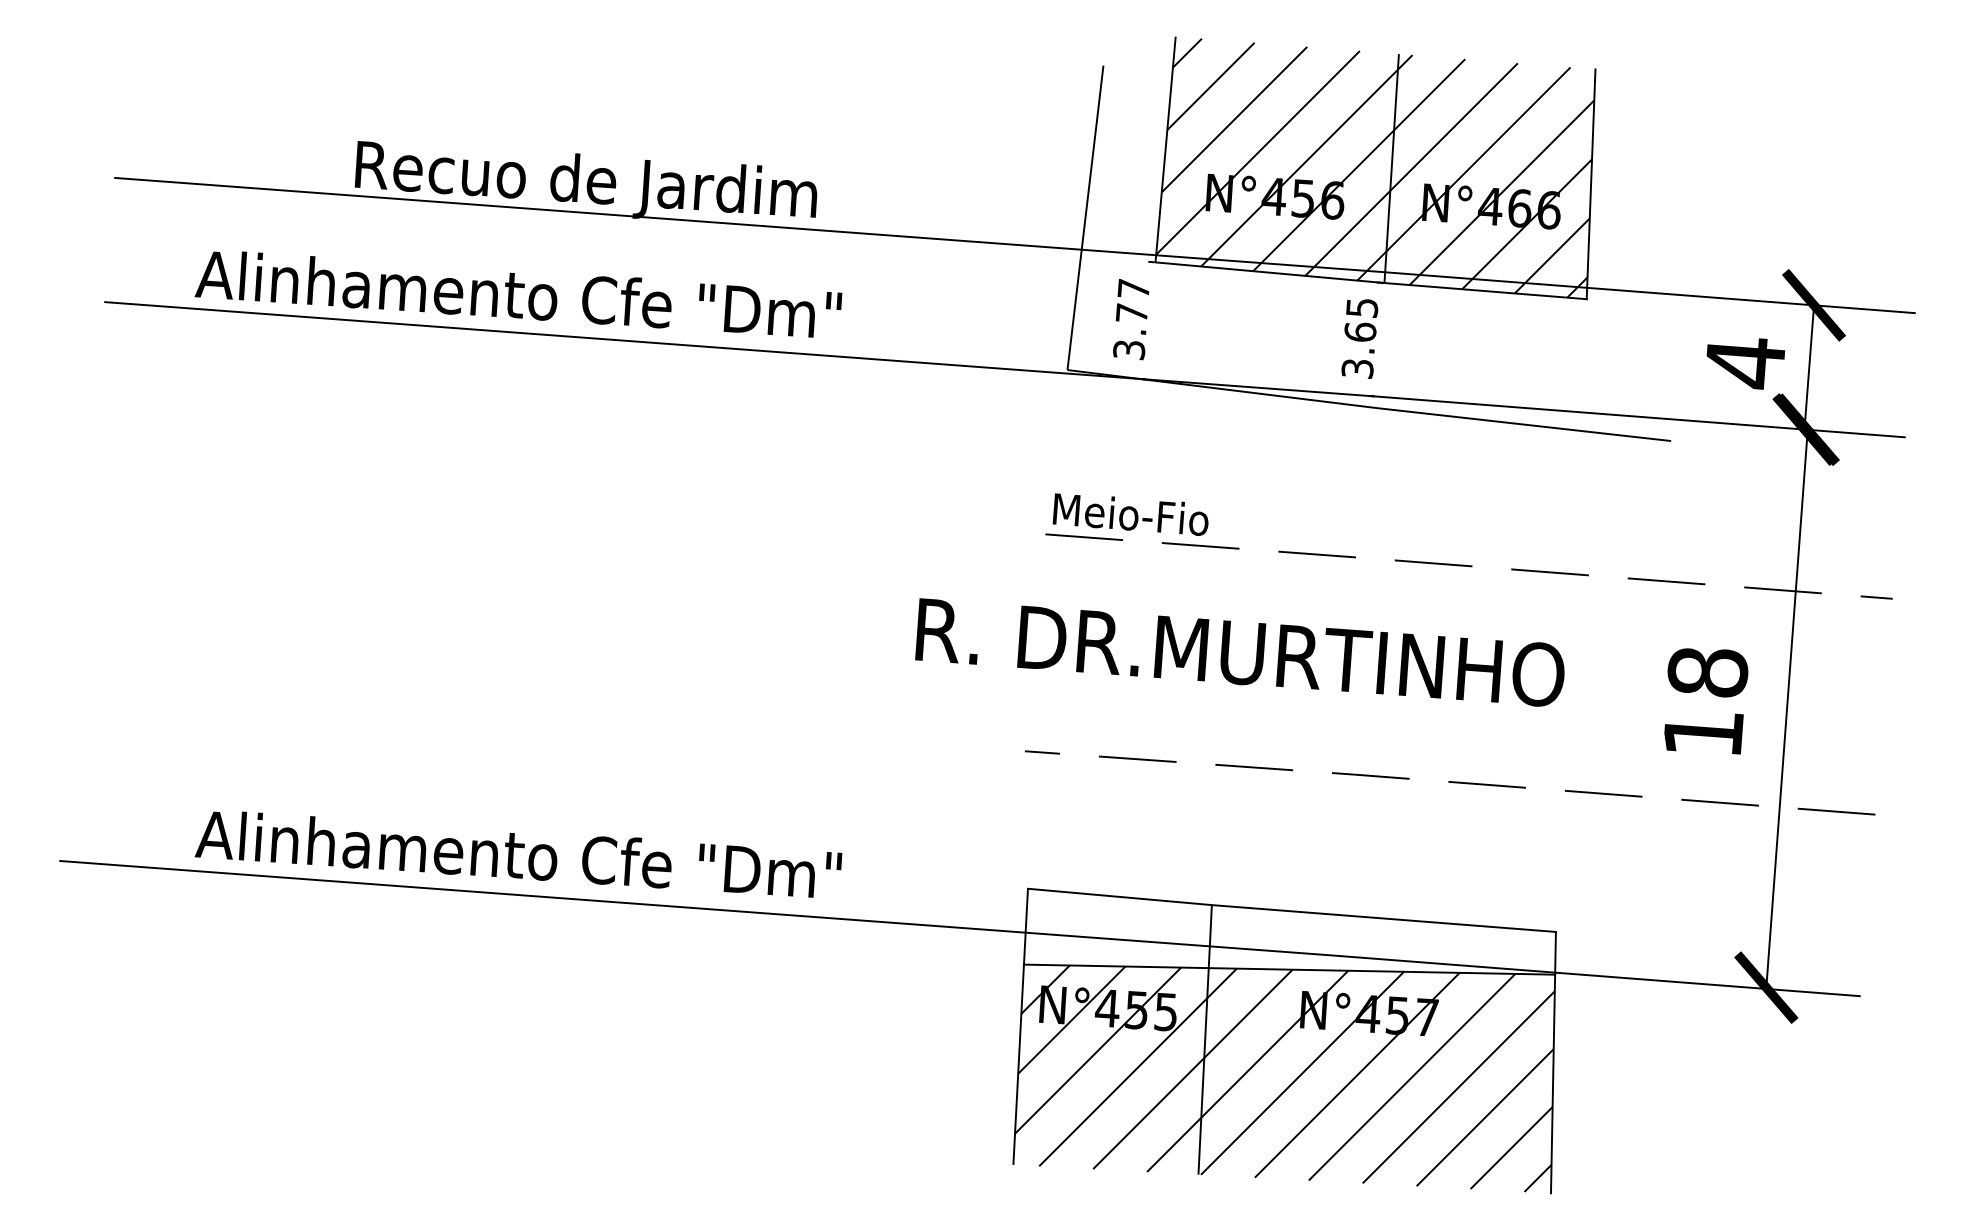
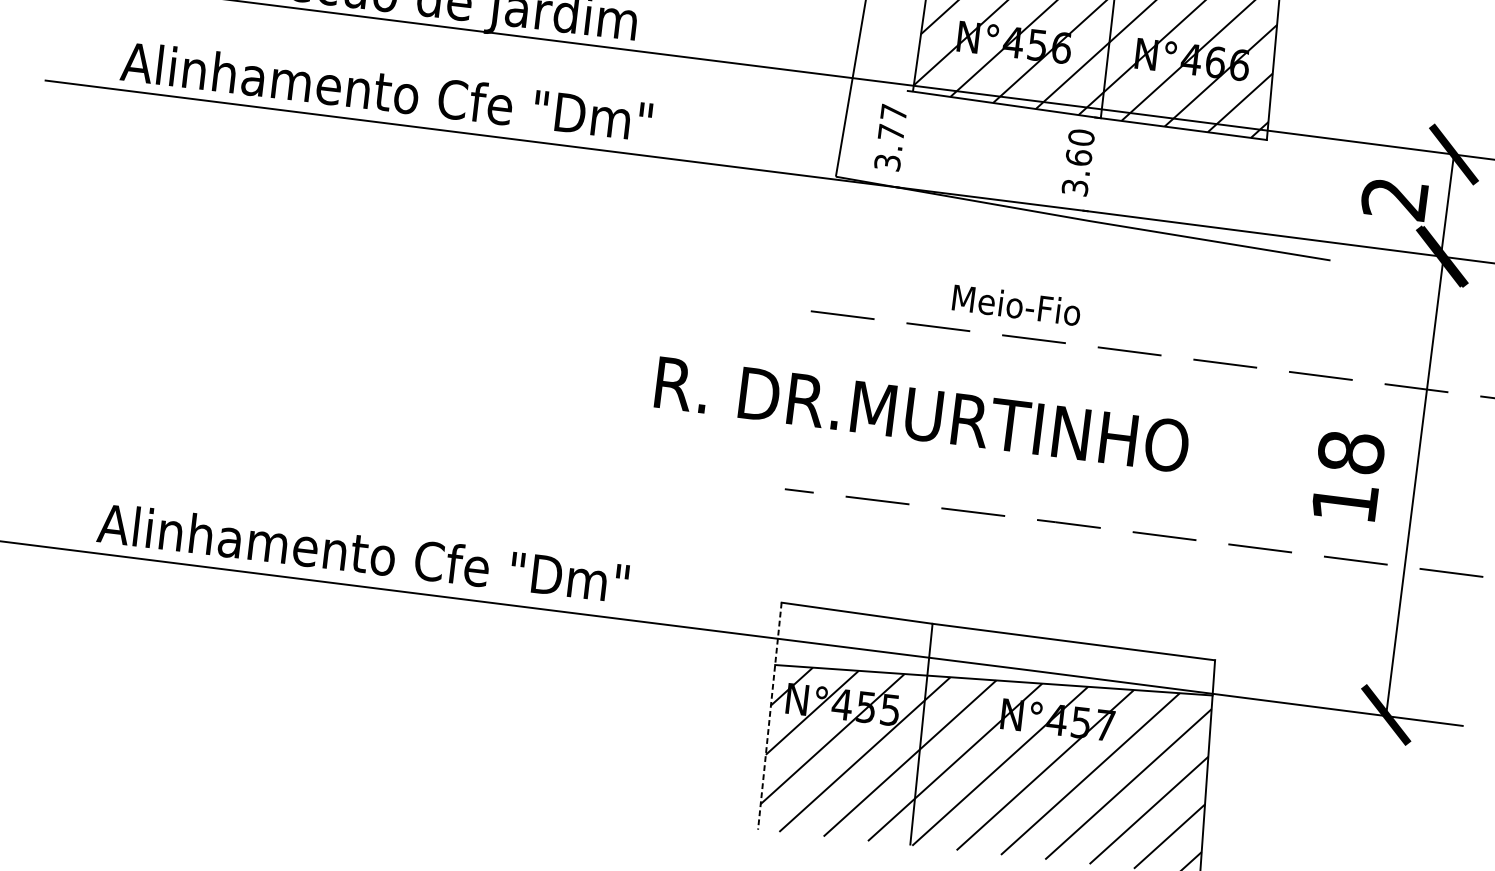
text: (1362, 307) -> (1081, 137), 3.65 -> 3.60
text: (1744, 363) -> (1394, 199), 4 -> 2
text: (1130, 514) -> (1016, 305), moved
text: (1239, 652) -> (921, 414), moved
line: (1020, 1027) -> (769, 716), solid -> dashed

